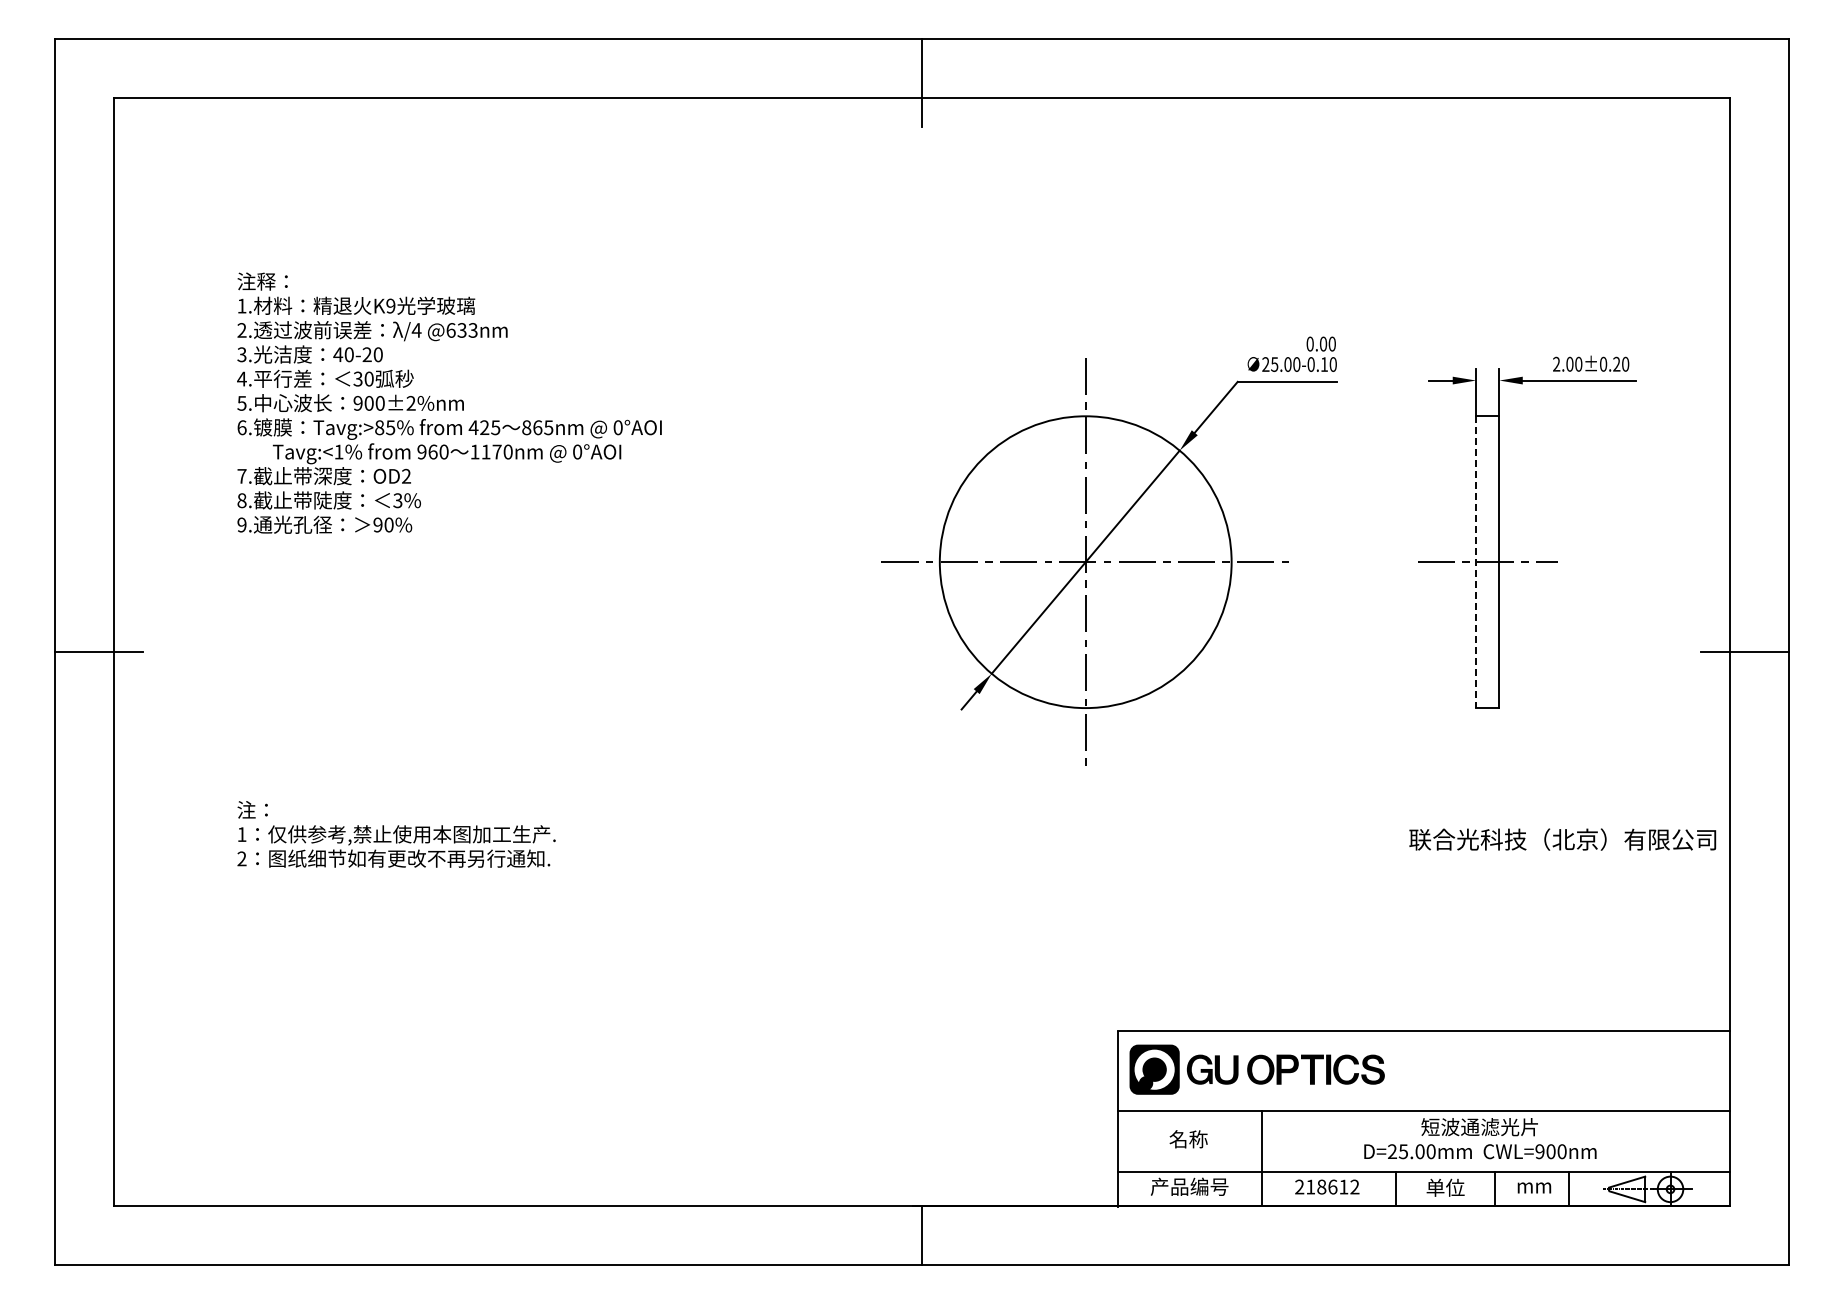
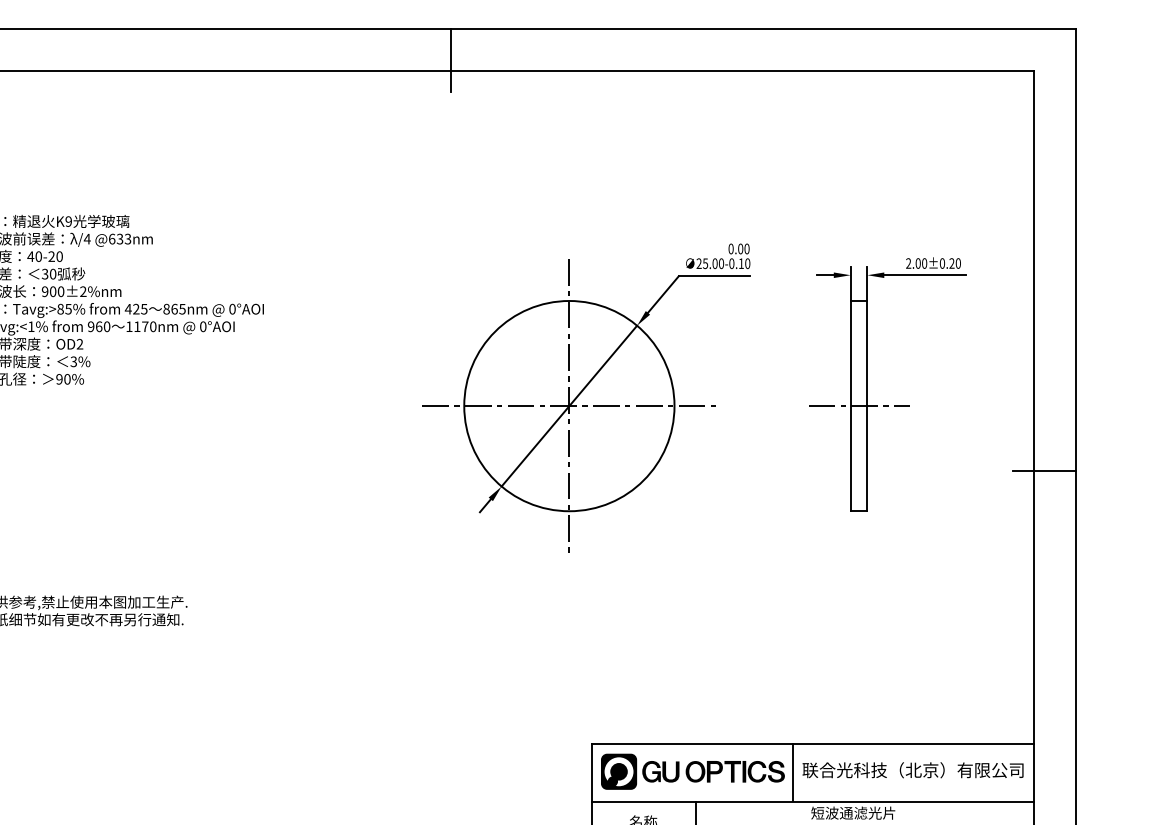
line: (1476, 562) -> (850, 406), dashed -> solid
text: (1562, 839) -> (912, 770), moved
line: (1395, 1070) -> (792, 772), added

